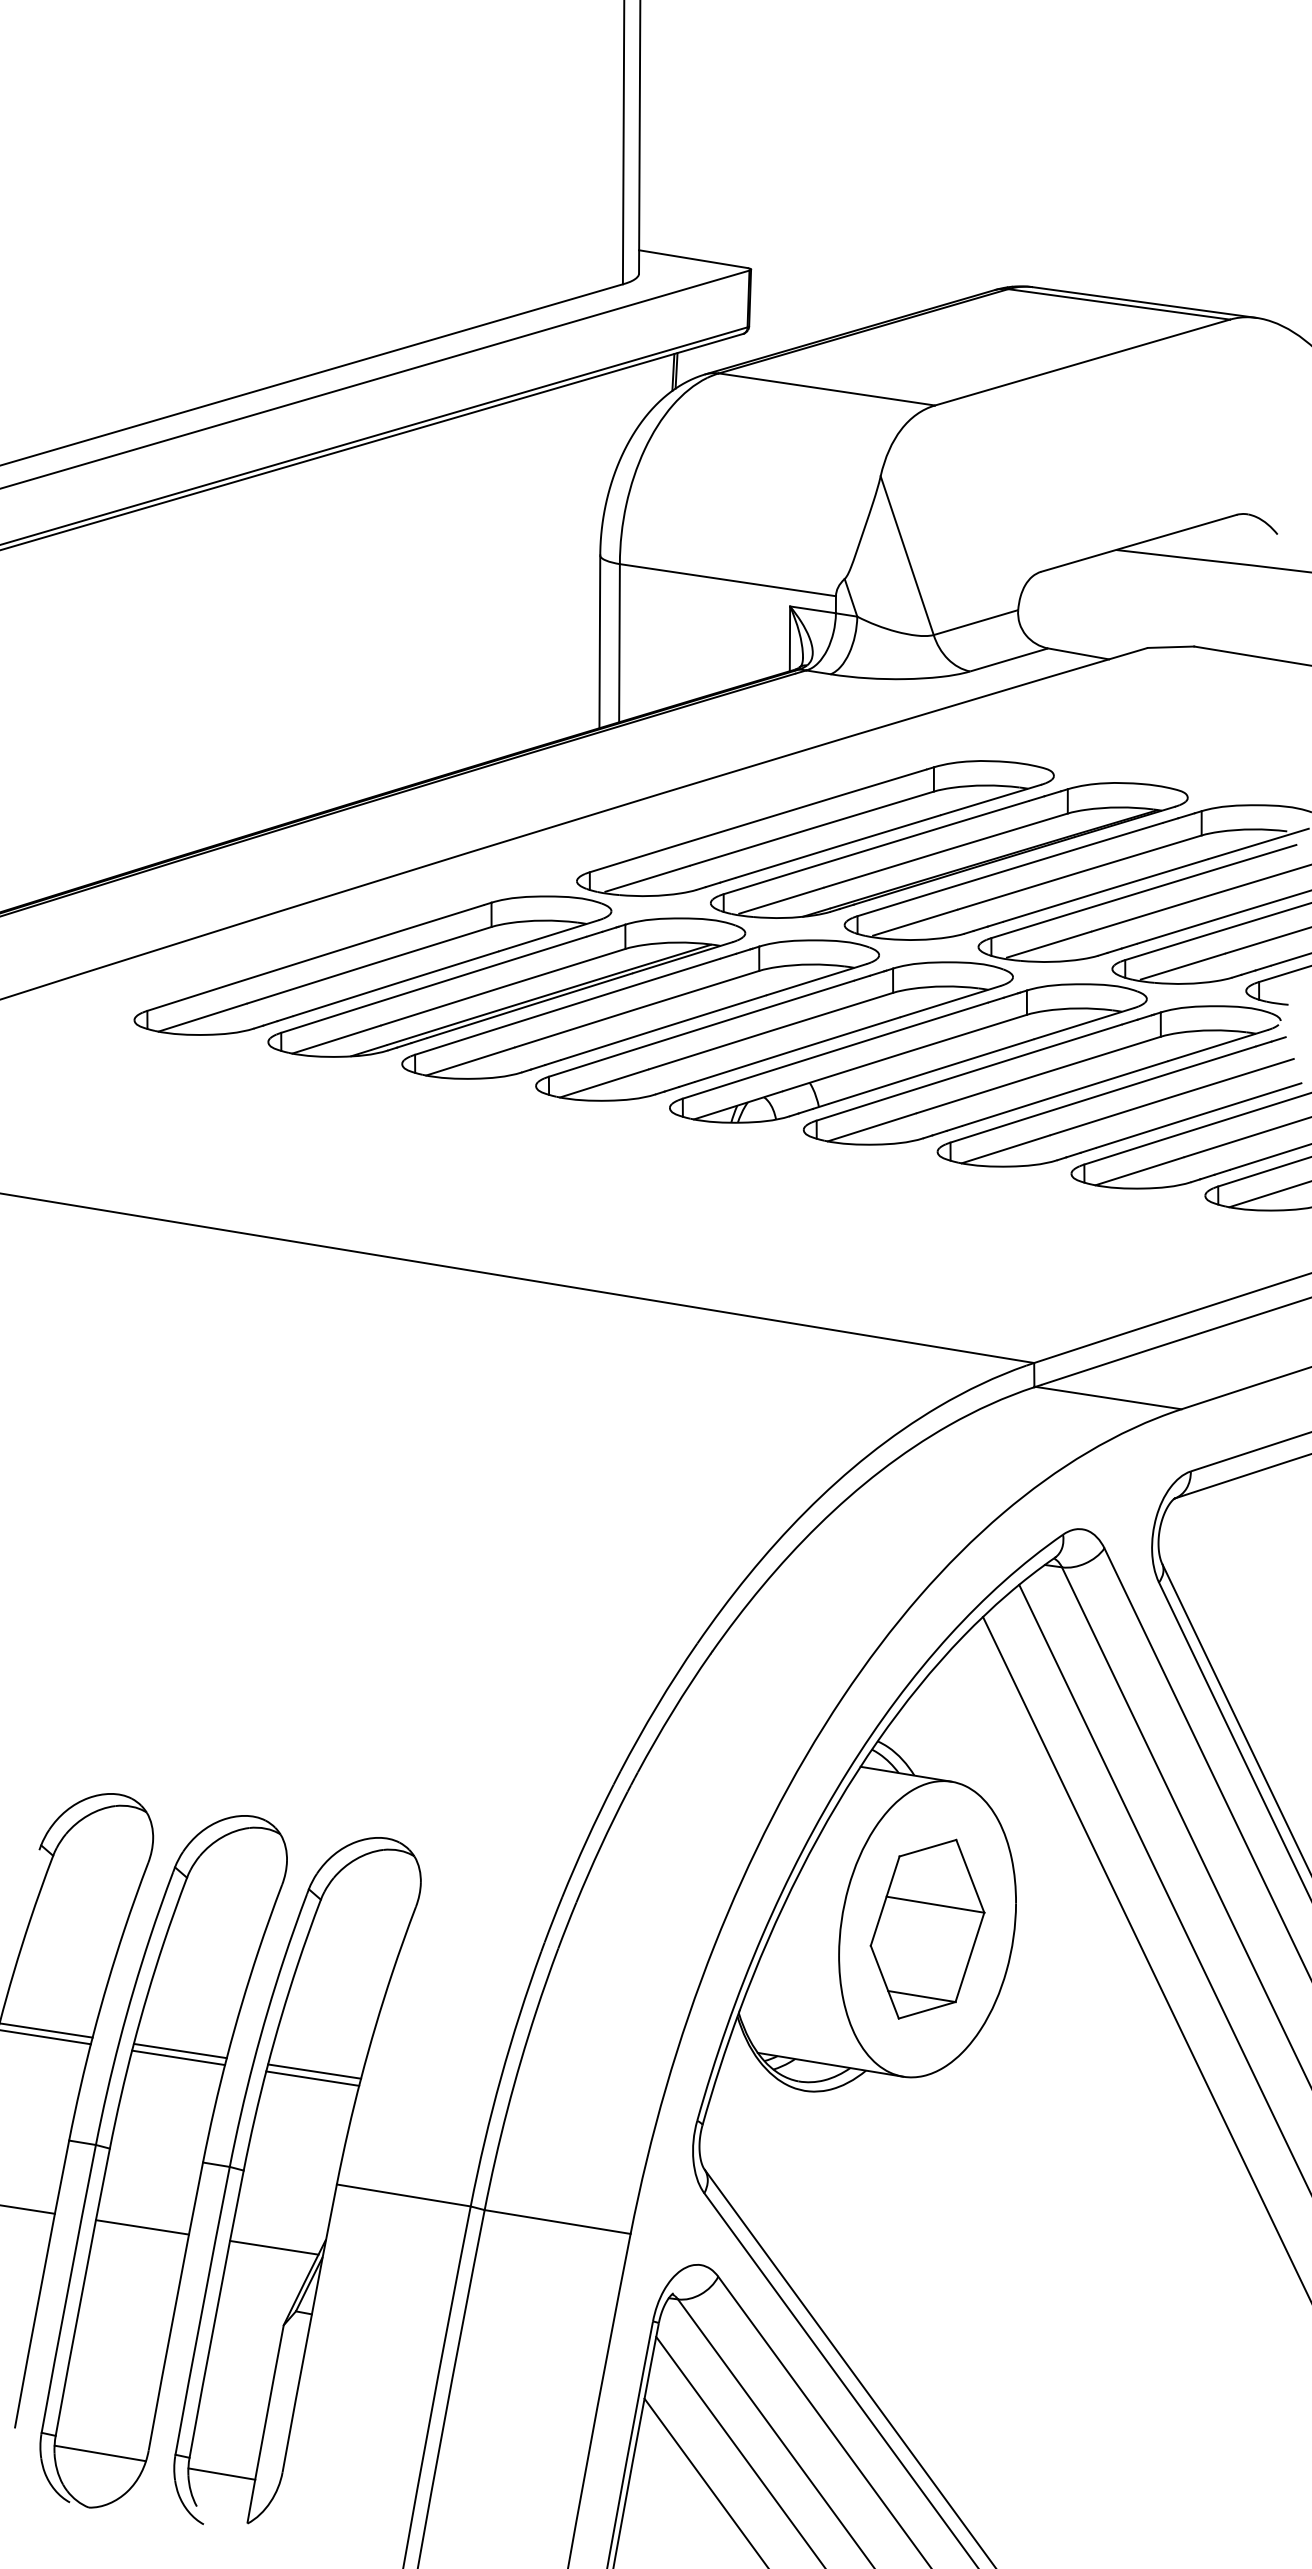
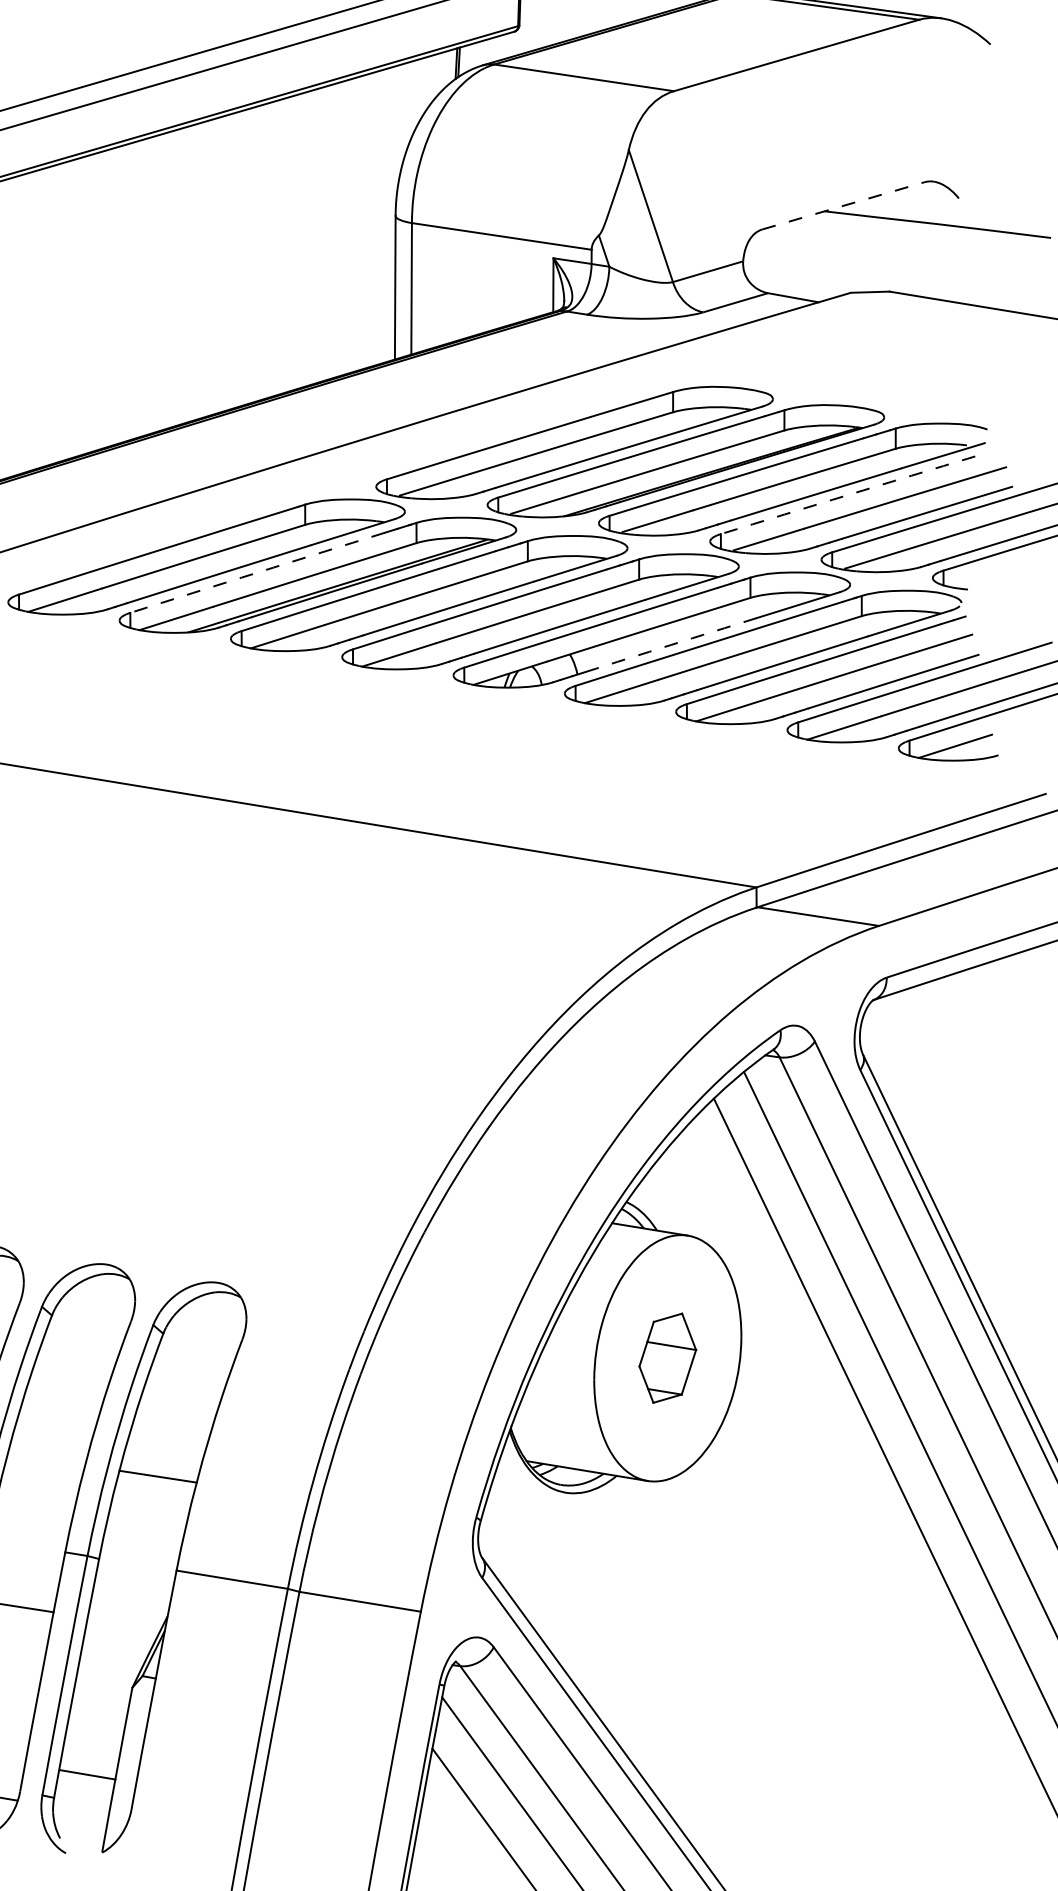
line: (1138, 543) -> (843, 205), solid -> dashed
arc: (1144, 891) -> (848, 495), solid -> dashed
arc: (434, 984) -> (257, 572), solid -> dashed
arc: (931, 1071) -> (671, 645), solid -> dashed
part: (927, 1928) -> (667, 1357), size x0.6
line: (179, 2050) -> (45, 1459), removed
line: (178, 2057) -> (44, 1464), removed
line: (312, 2078) -> (156, 1482), removed
line: (274, 2247) -> (124, 1622), removed
line: (221, 2473) -> (87, 1774), moved

